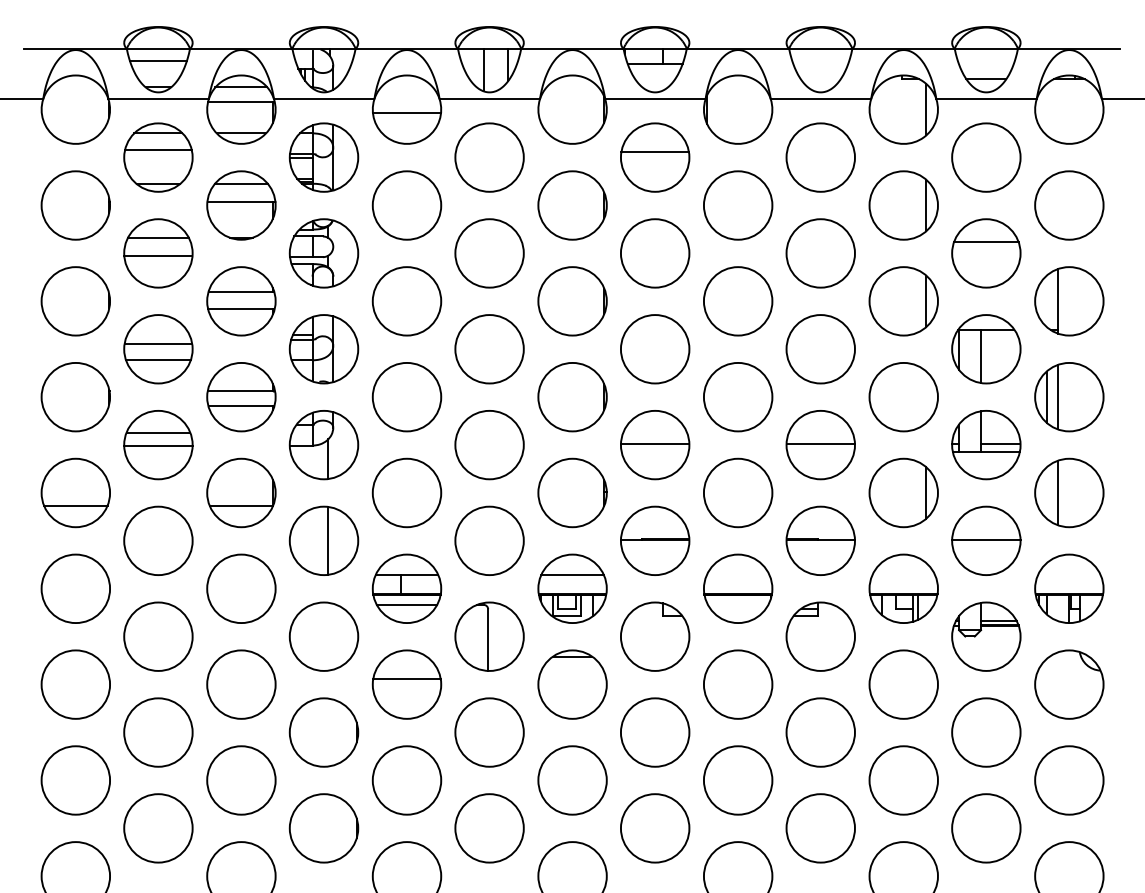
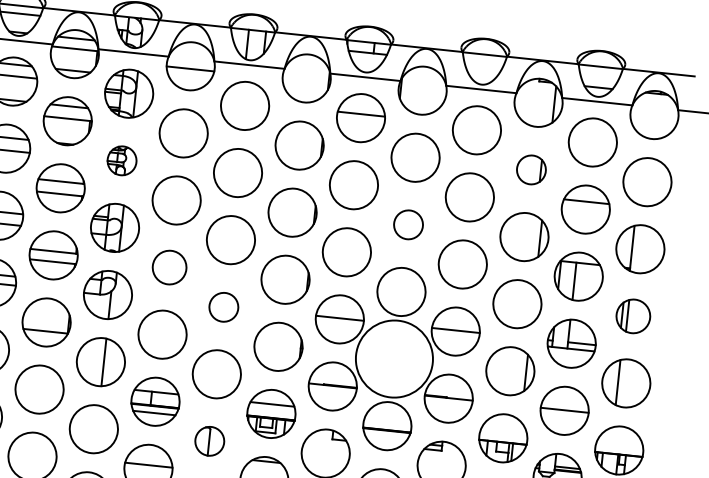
part: (903, 205) -> (531, 169), size x0.6
part: (323, 253) -> (121, 160), size x0.6
circle: (737, 301) -> (408, 224), size x0.6
circle: (406, 396) -> (169, 267), size x0.7
part: (1069, 397) -> (633, 316), size x0.7
circle: (489, 445) -> (223, 307), size x0.6
circle: (737, 492) -> (393, 358), size x1.6
part: (489, 636) -> (209, 441), size x0.6

